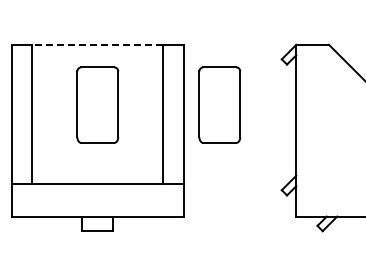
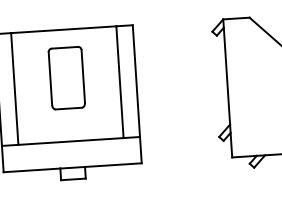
line: (97, 44) -> (63, 29), dashed -> solid
part: (219, 104) -> (164, 71), removed

